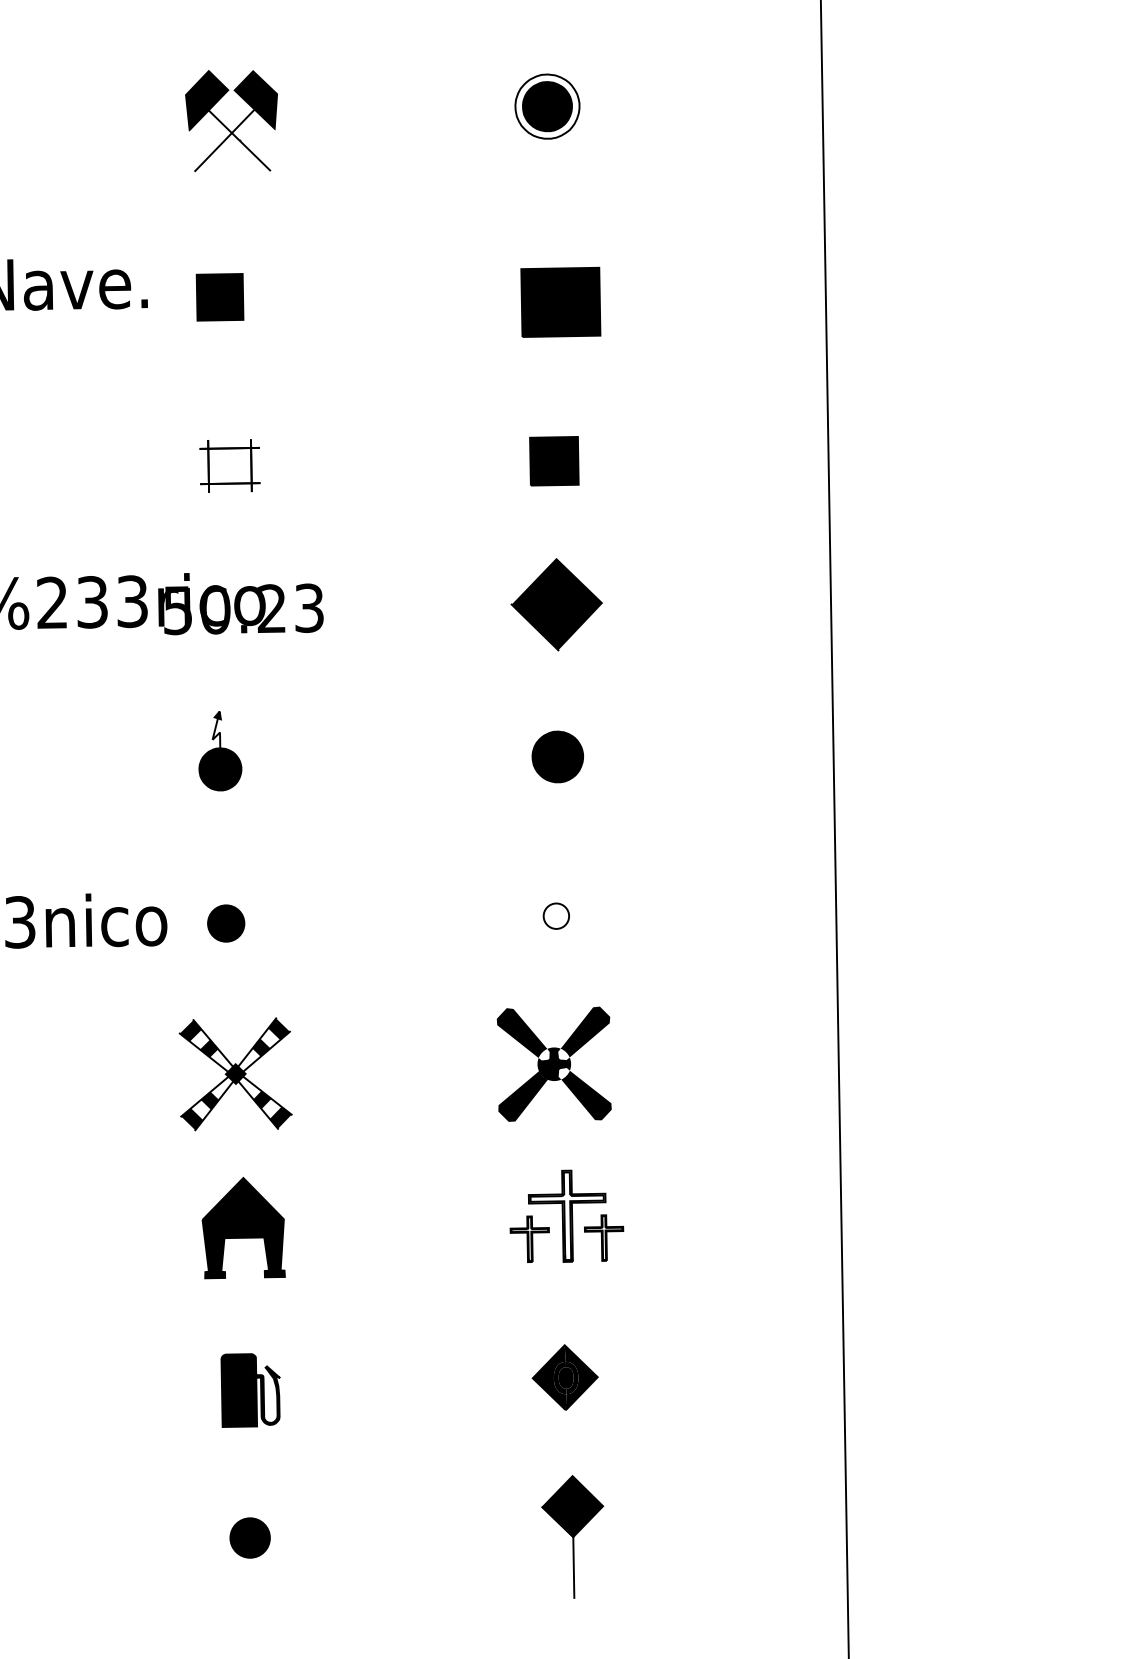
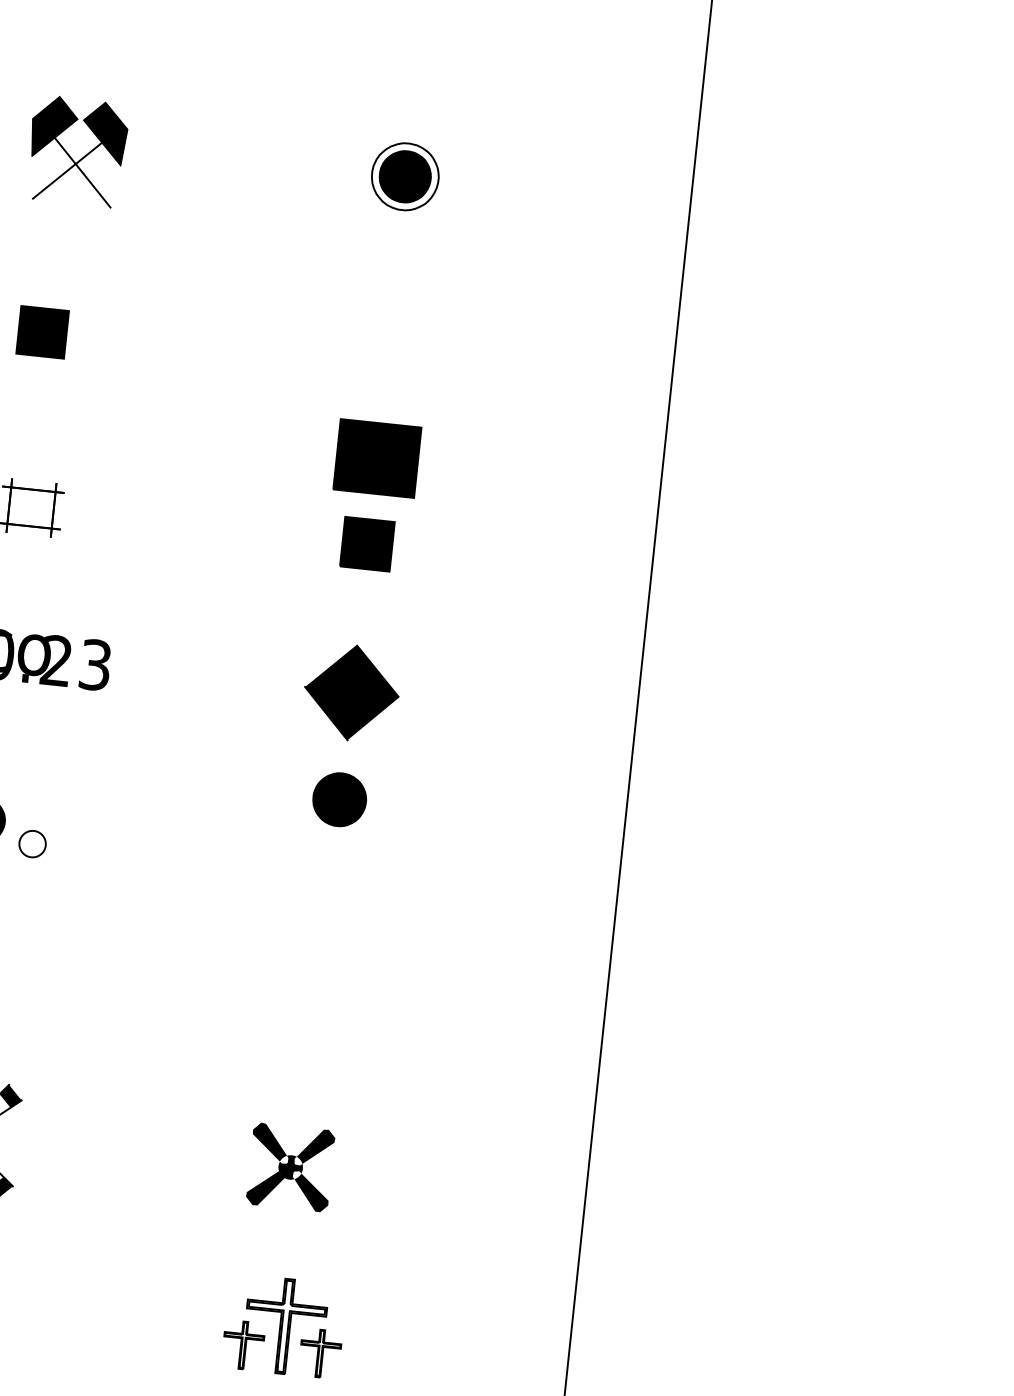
part: (560, 301) -> (377, 457), moved
part: (557, 756) -> (339, 799), moved
part: (555, 915) -> (31, 843), moved
part: (553, 1063) -> (290, 1166), size x0.7

